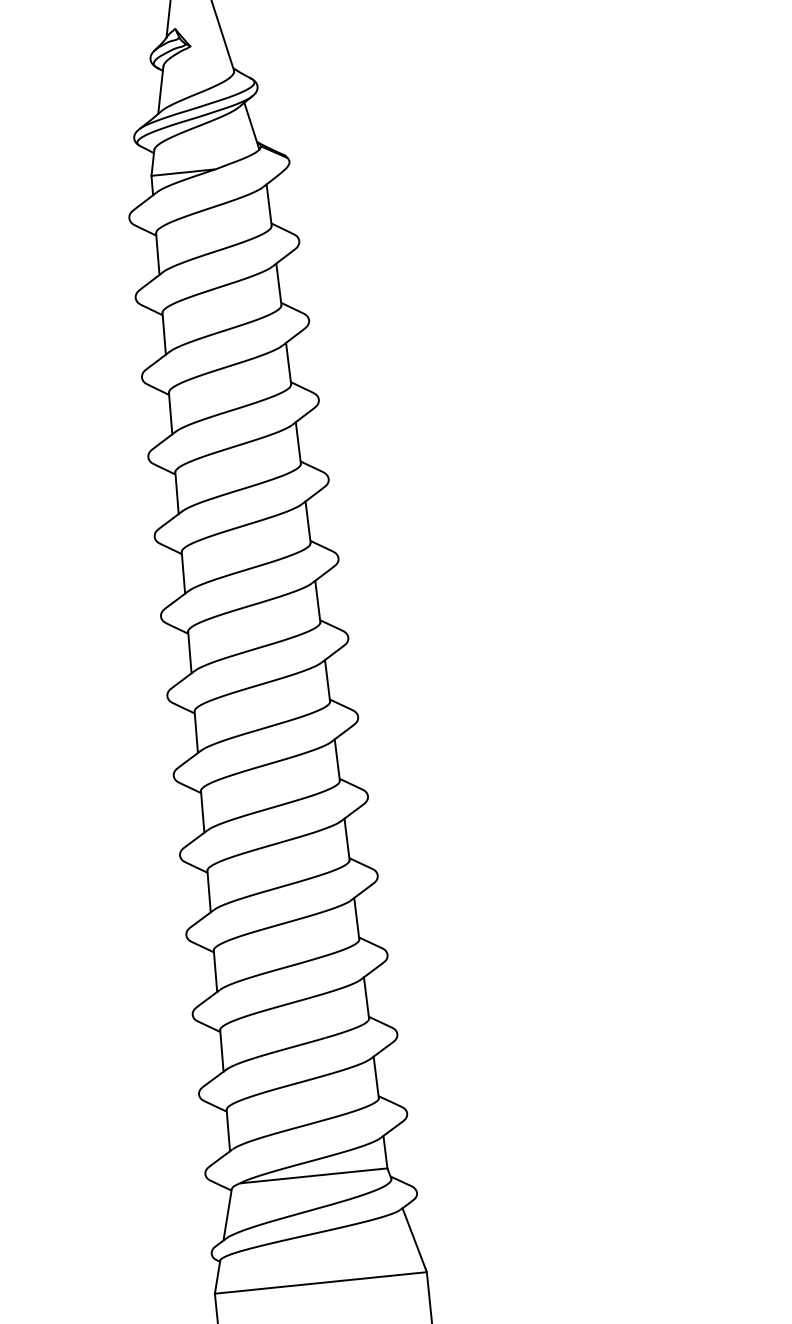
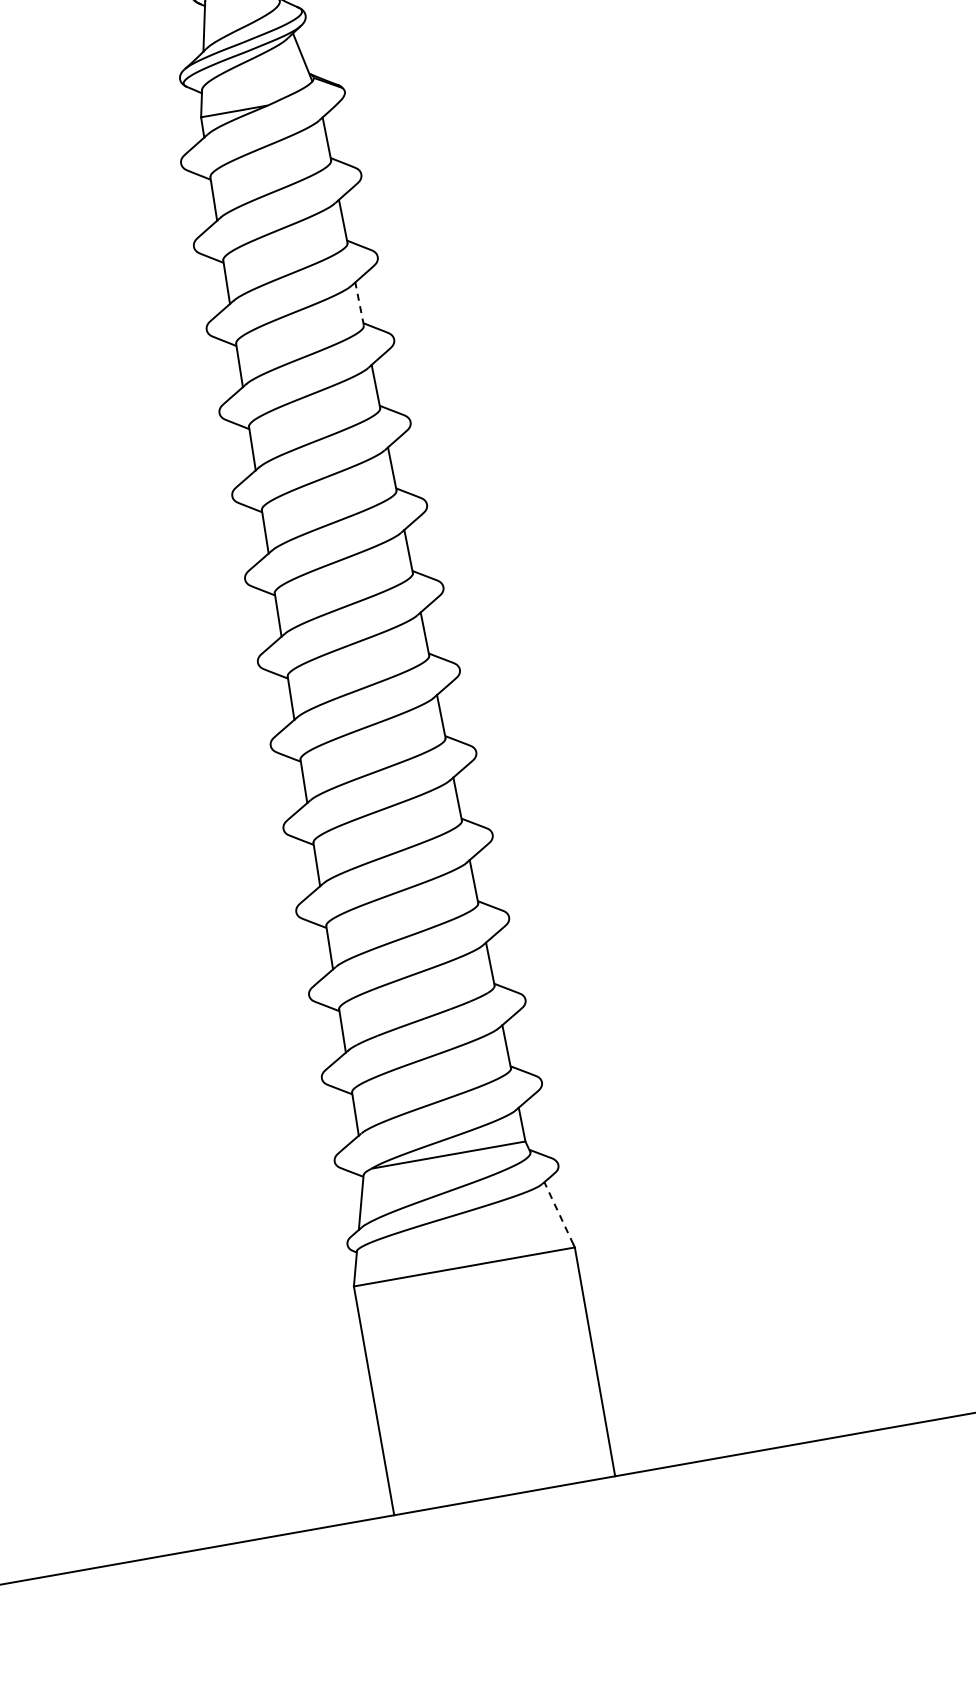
line: (288, 363) -> (359, 303), solid -> dashed
line: (413, 1237) -> (558, 1212), solid -> dashed

